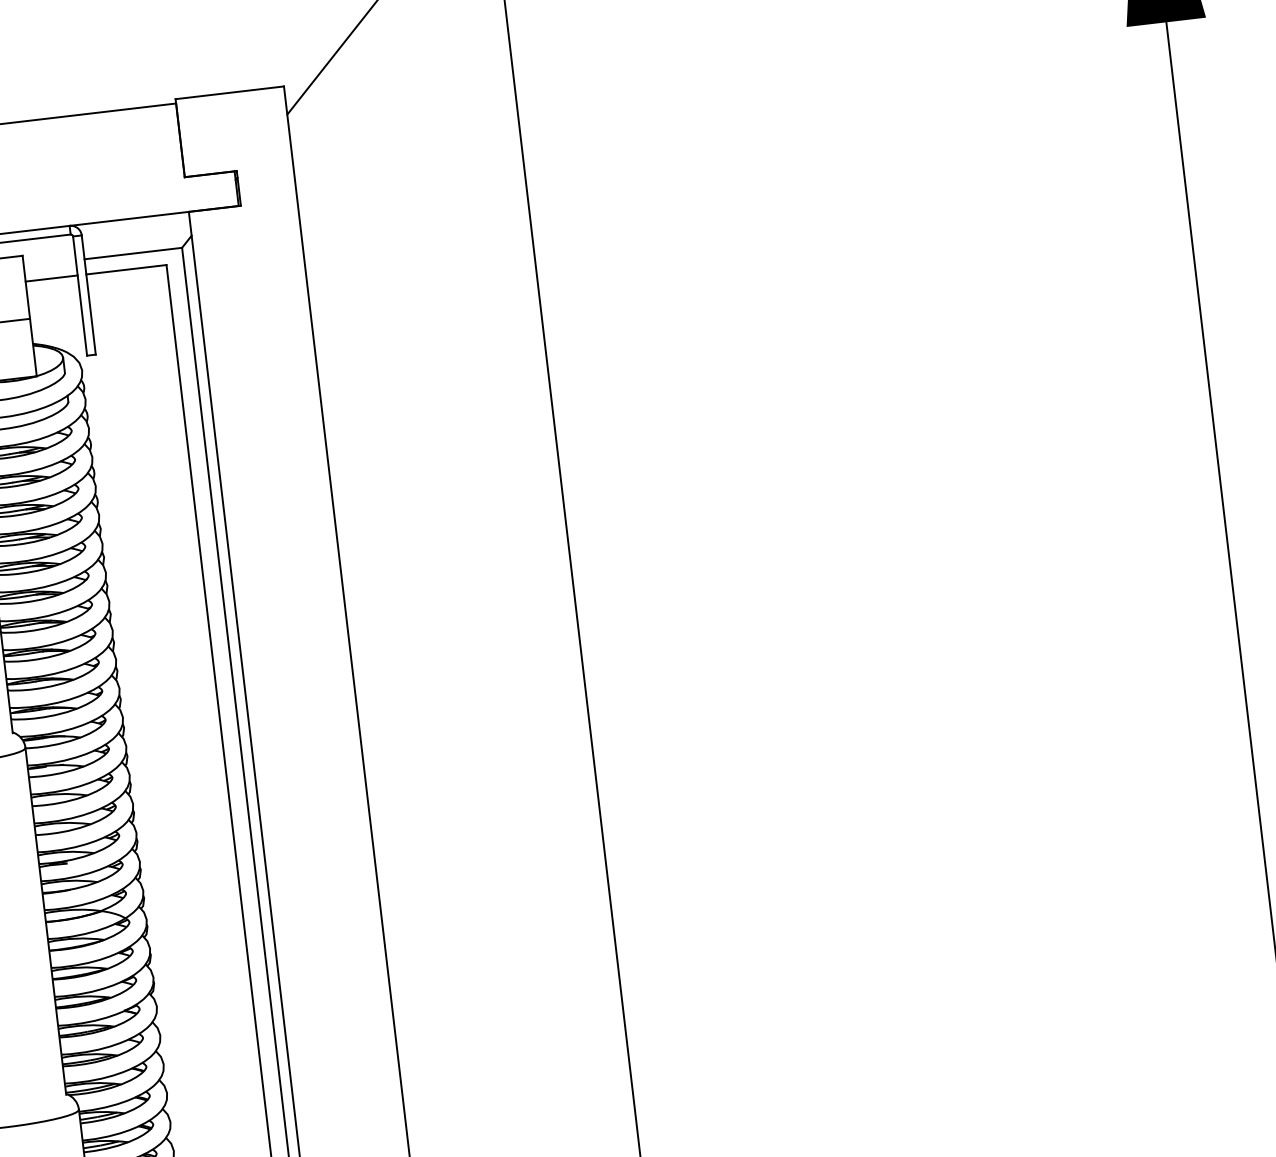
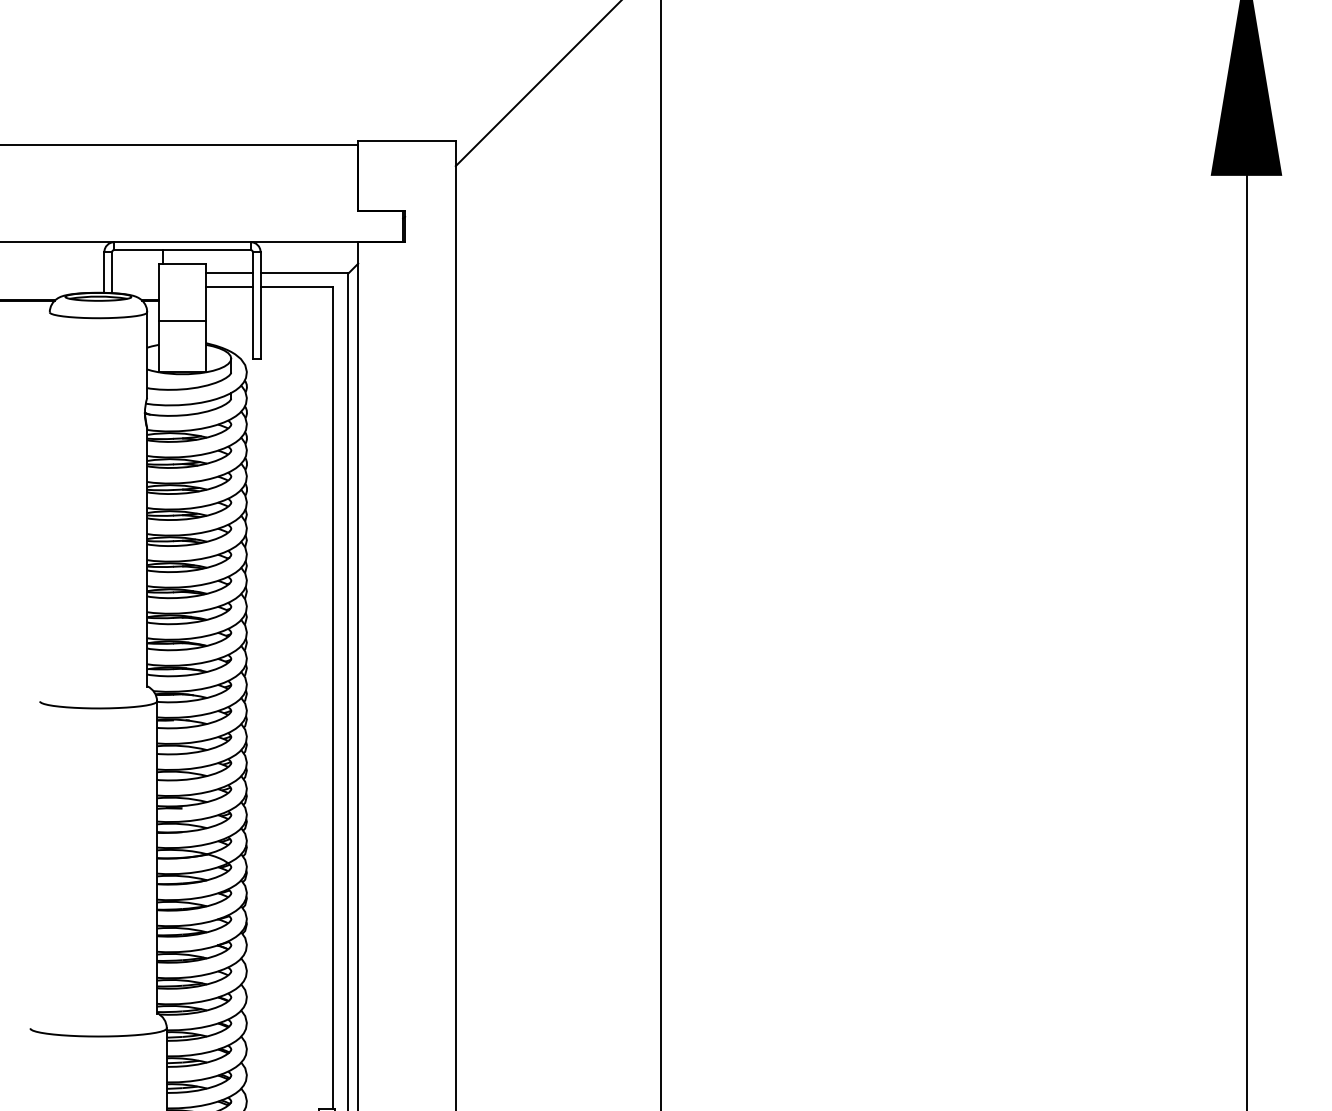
line: (48, 263) -> (228, 273), added

